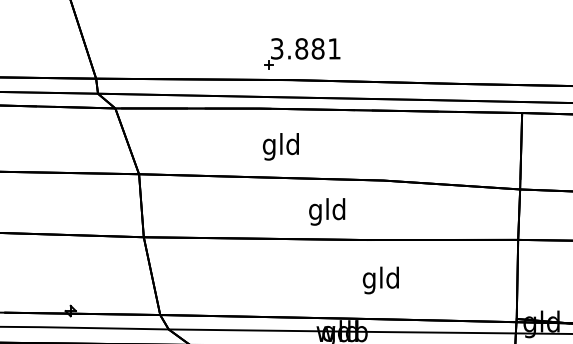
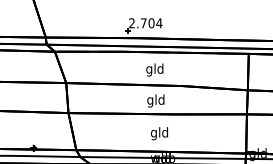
text: (305, 49) -> (145, 23), 3.881 -> 2.704
text: (280, 145) -> (154, 69), moved
text: (380, 280) -> (159, 133), moved

